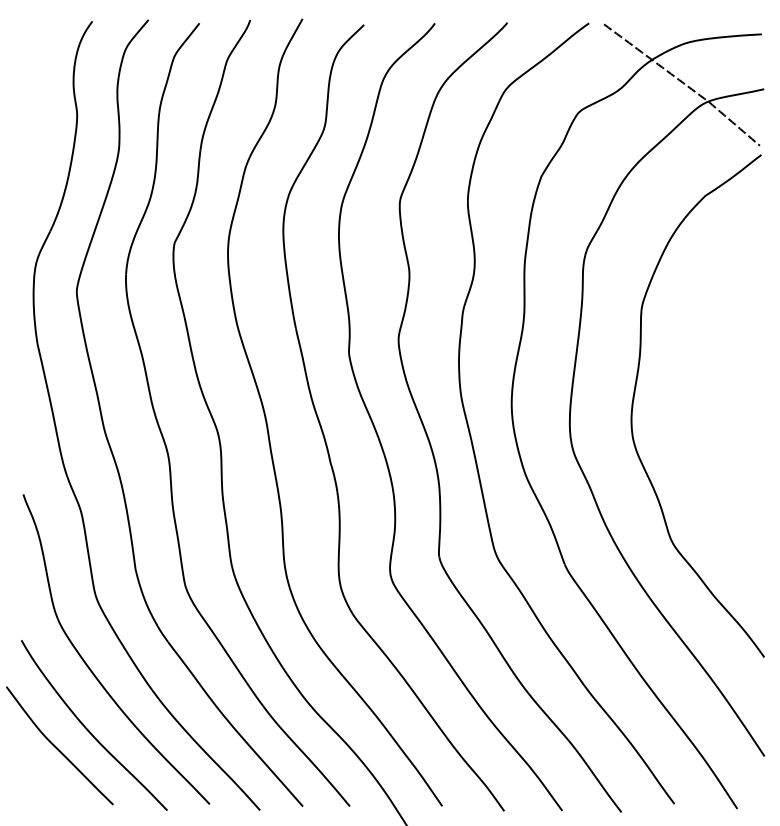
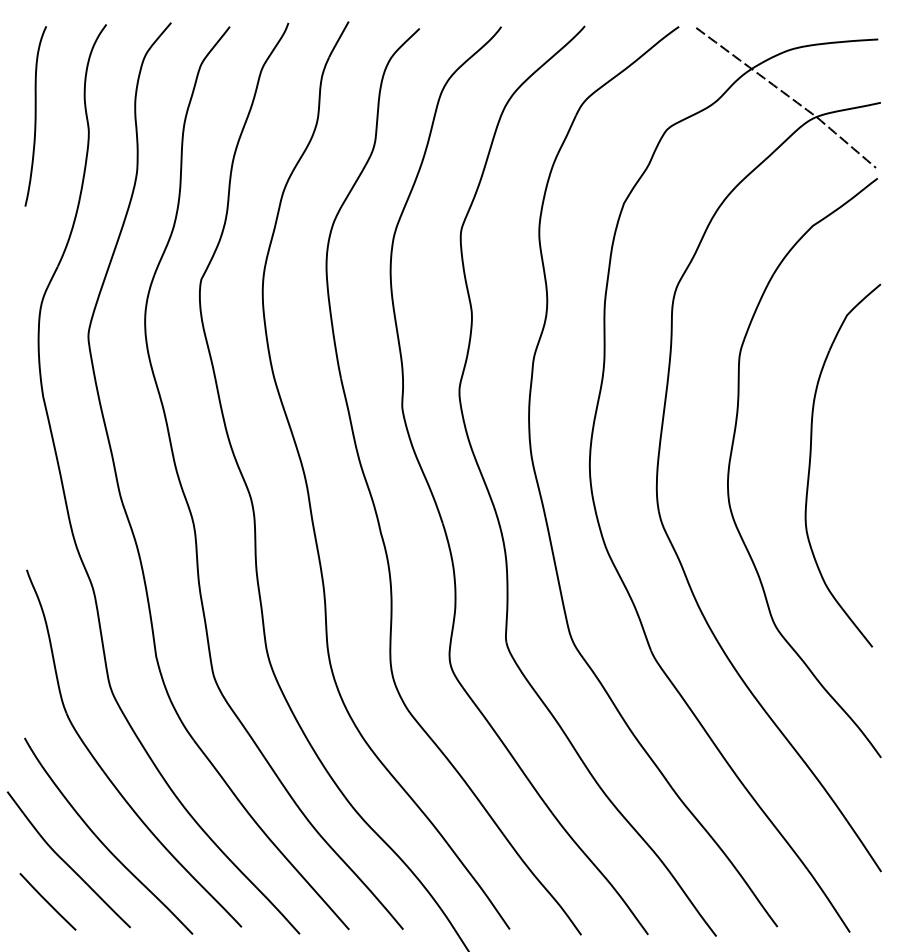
curve: (30, 101) -> (35, 116), added
part: (703, 397) -> (811, 458), added
line: (41, 782) -> (47, 901), added

